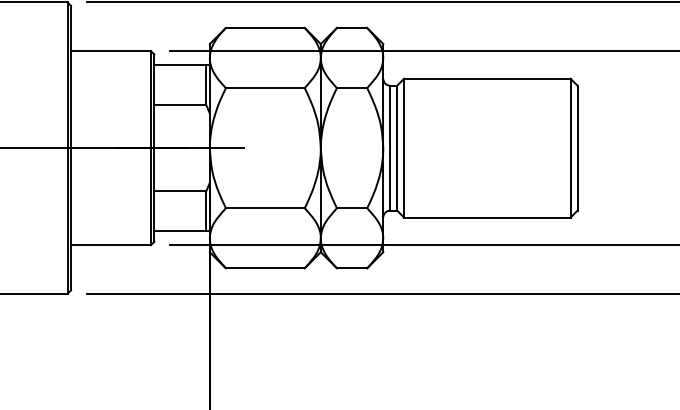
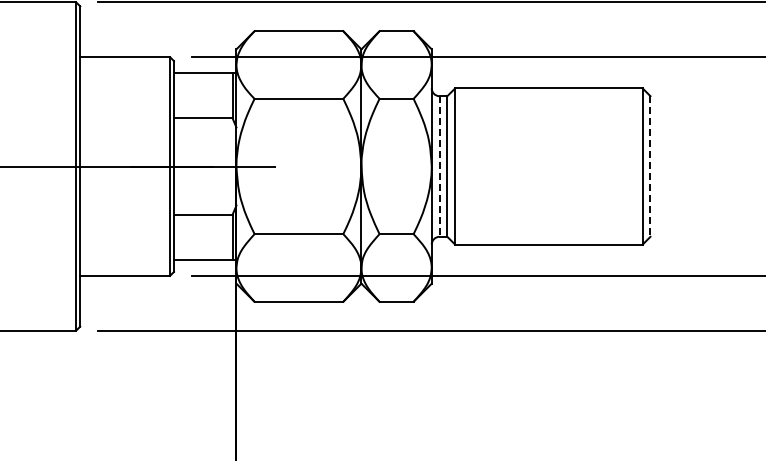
line: (390, 149) -> (439, 167), solid -> dashed
line: (577, 149) -> (650, 167), solid -> dashed

